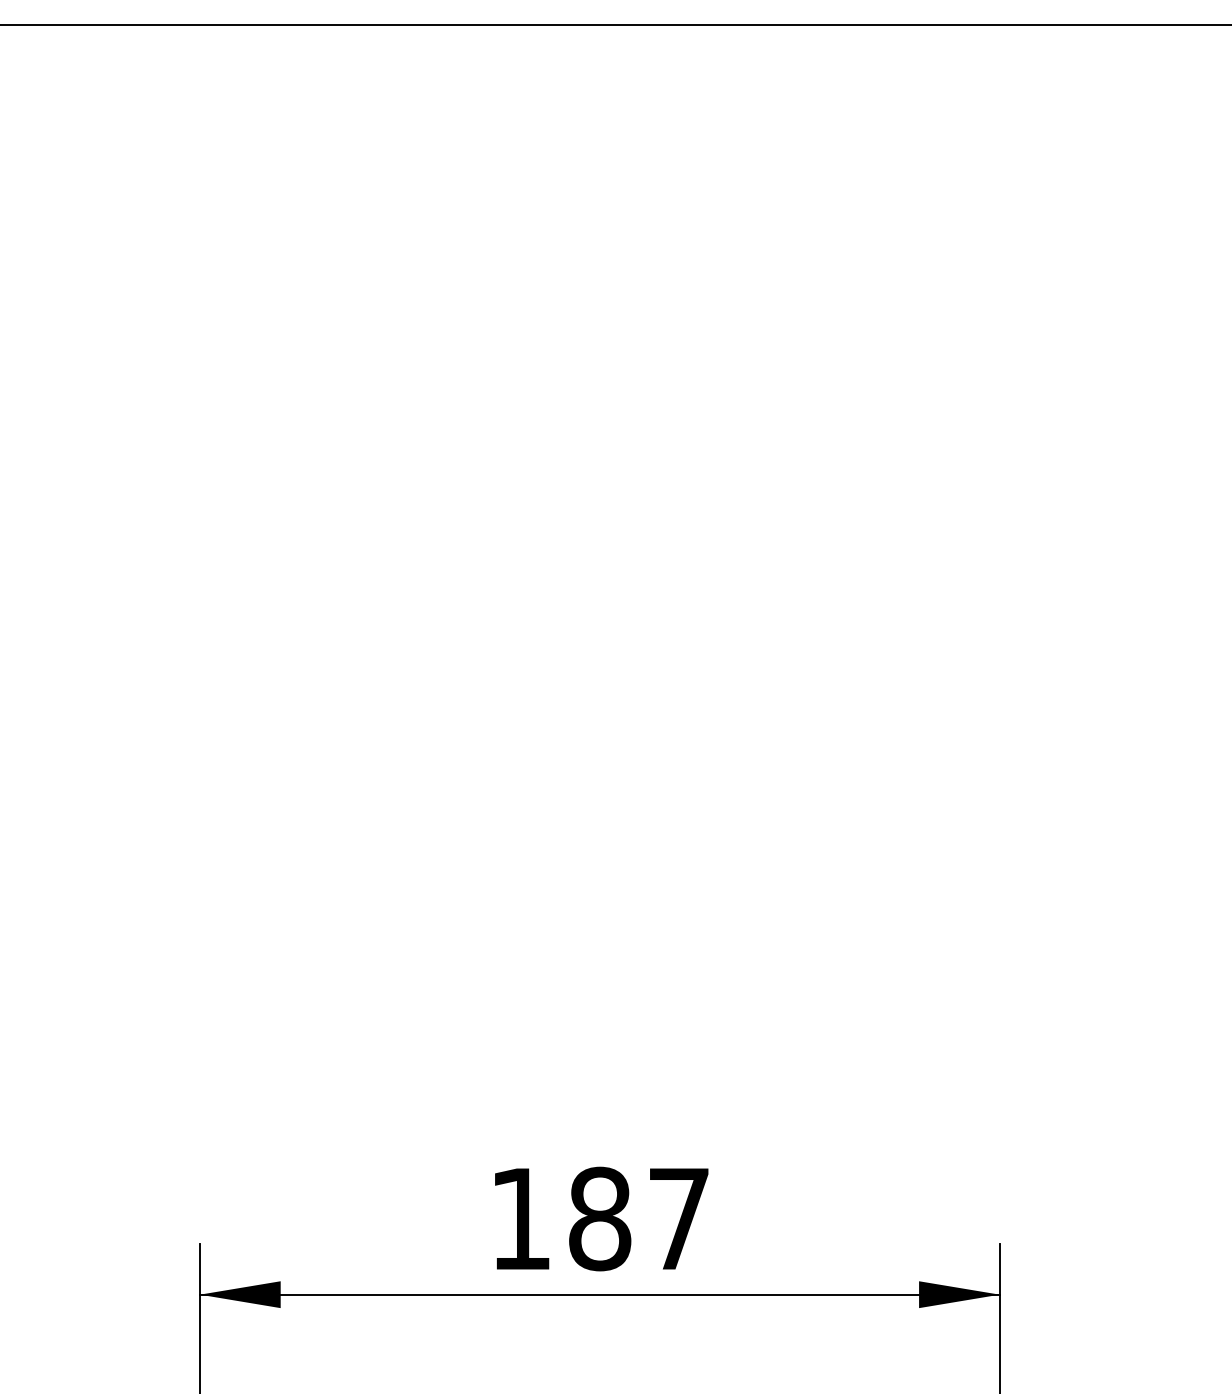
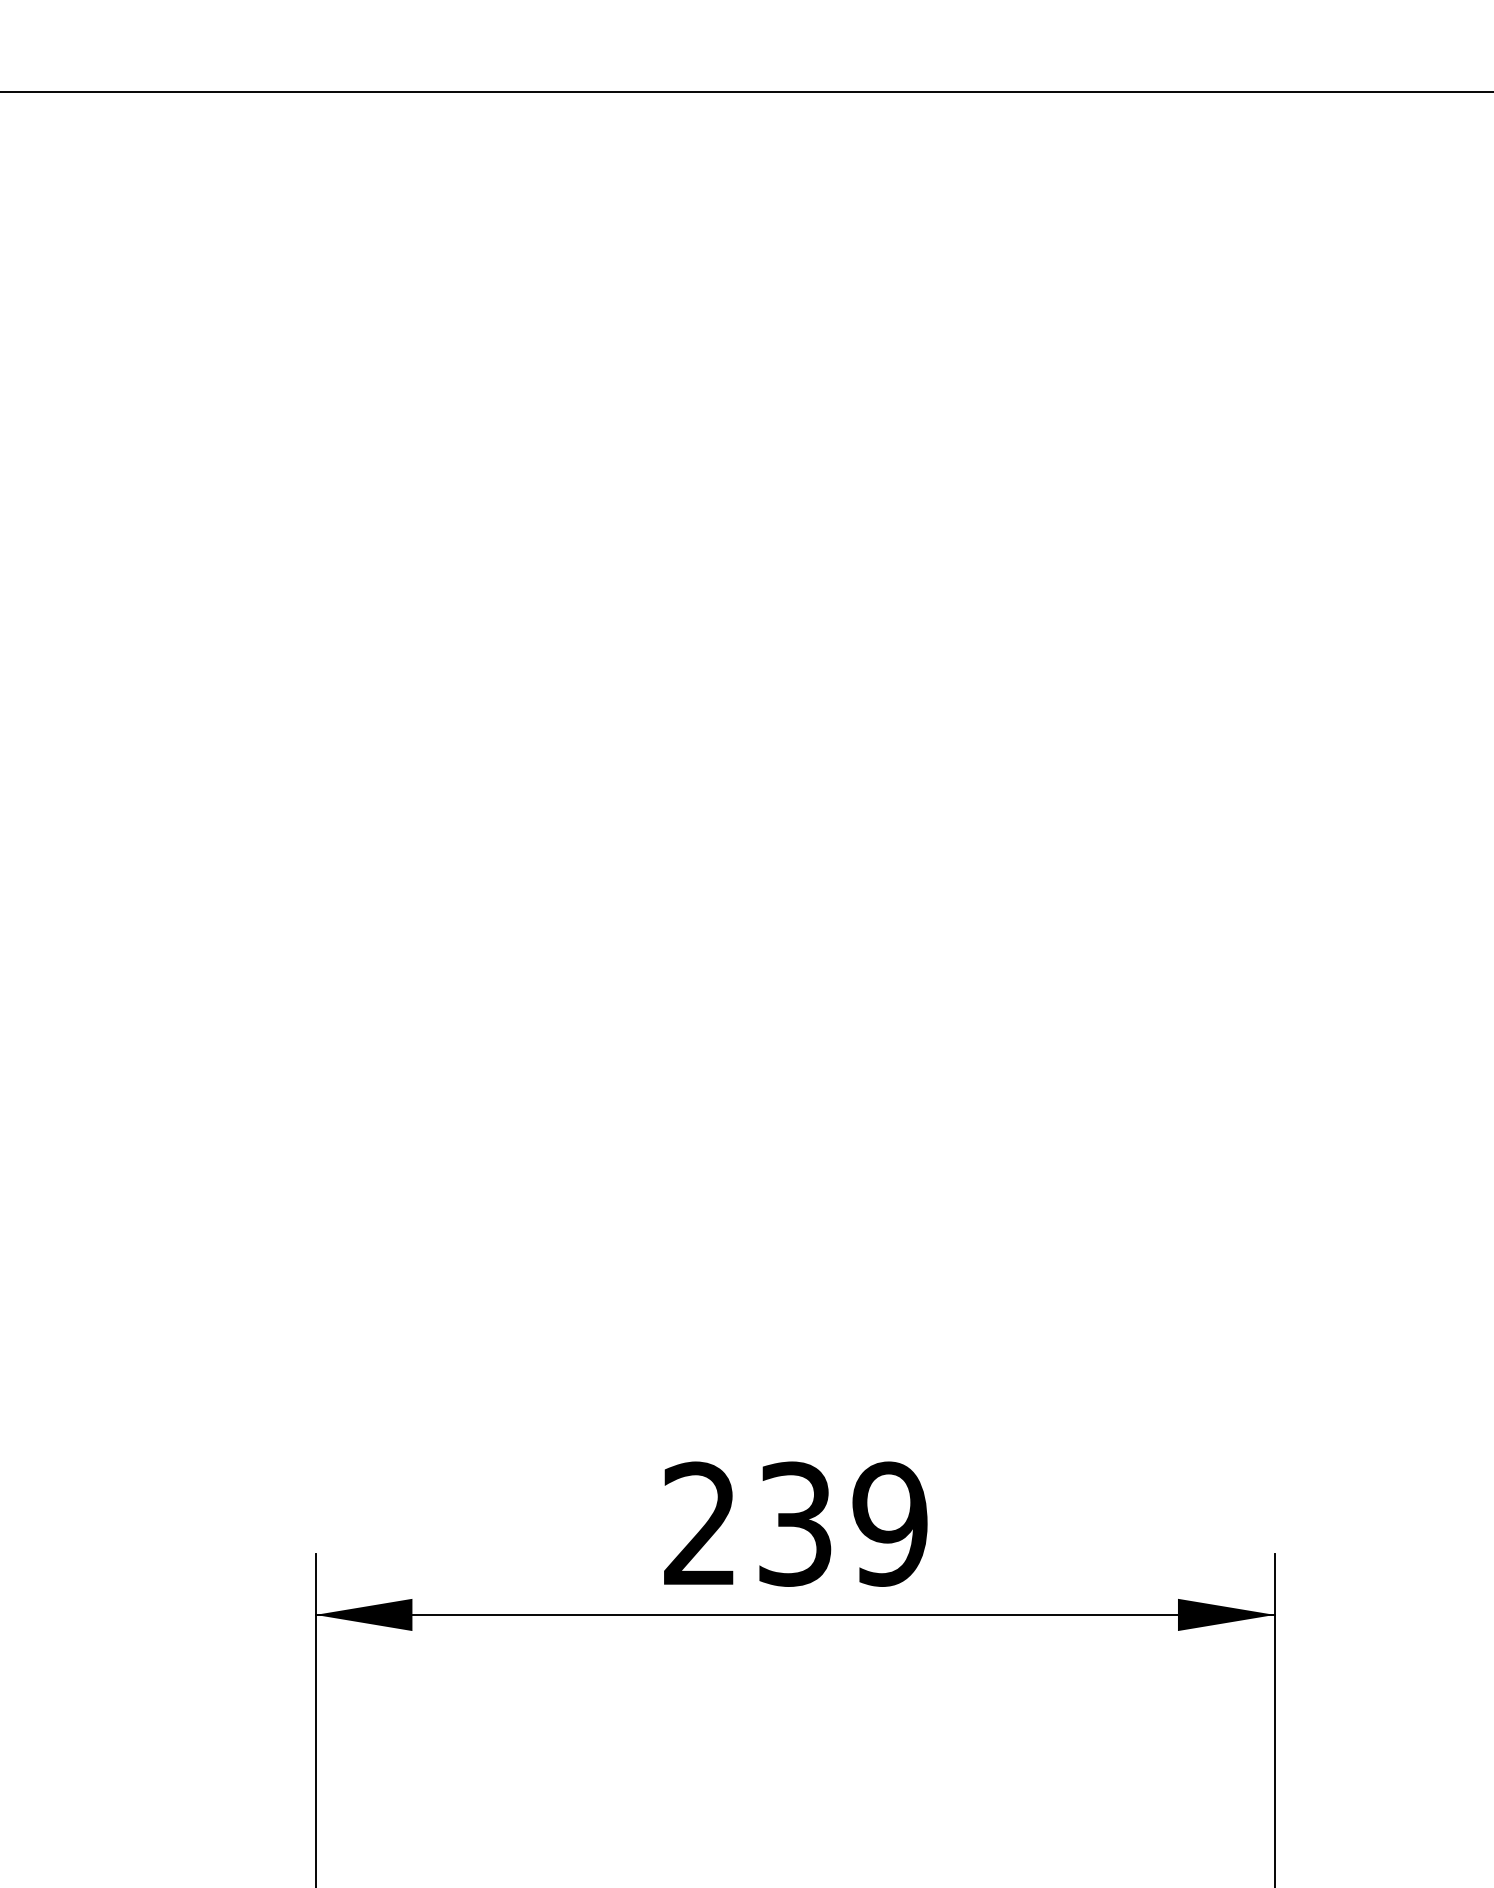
text: (600, 1218) -> (795, 1523), 187 -> 239

